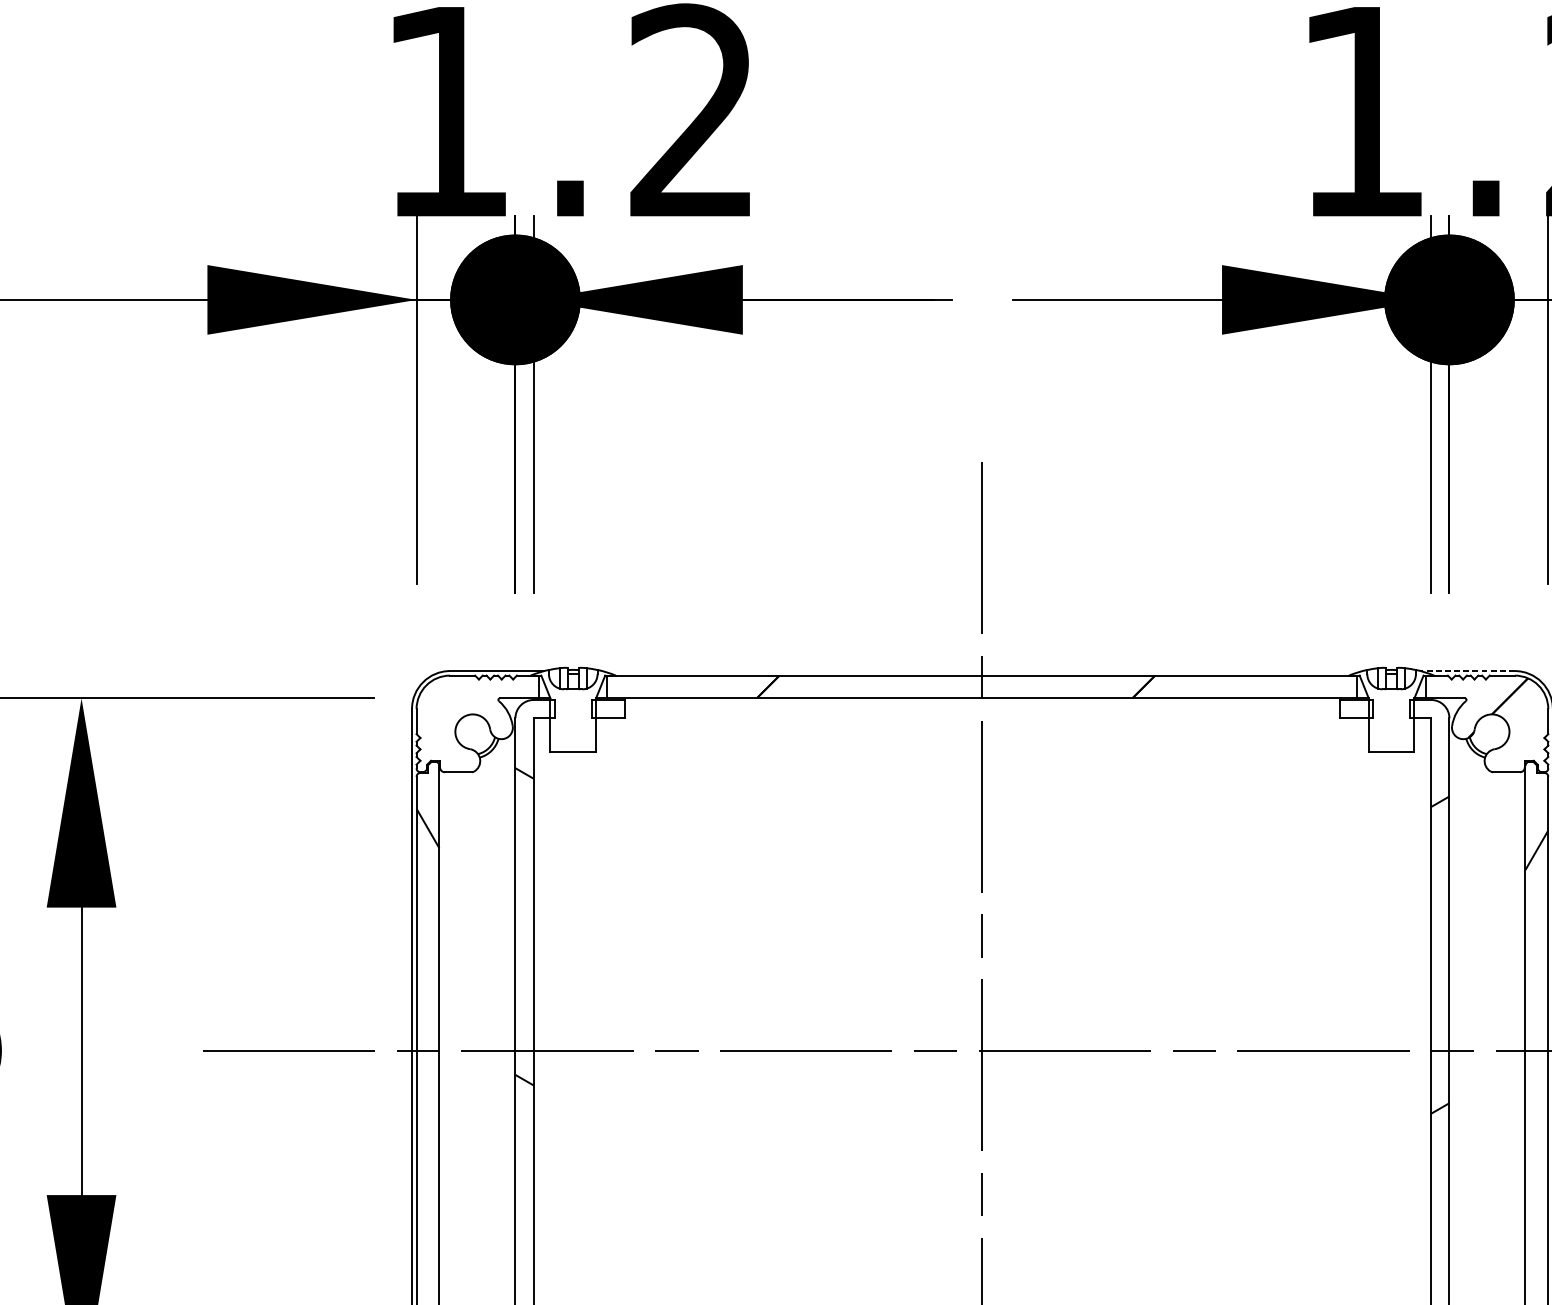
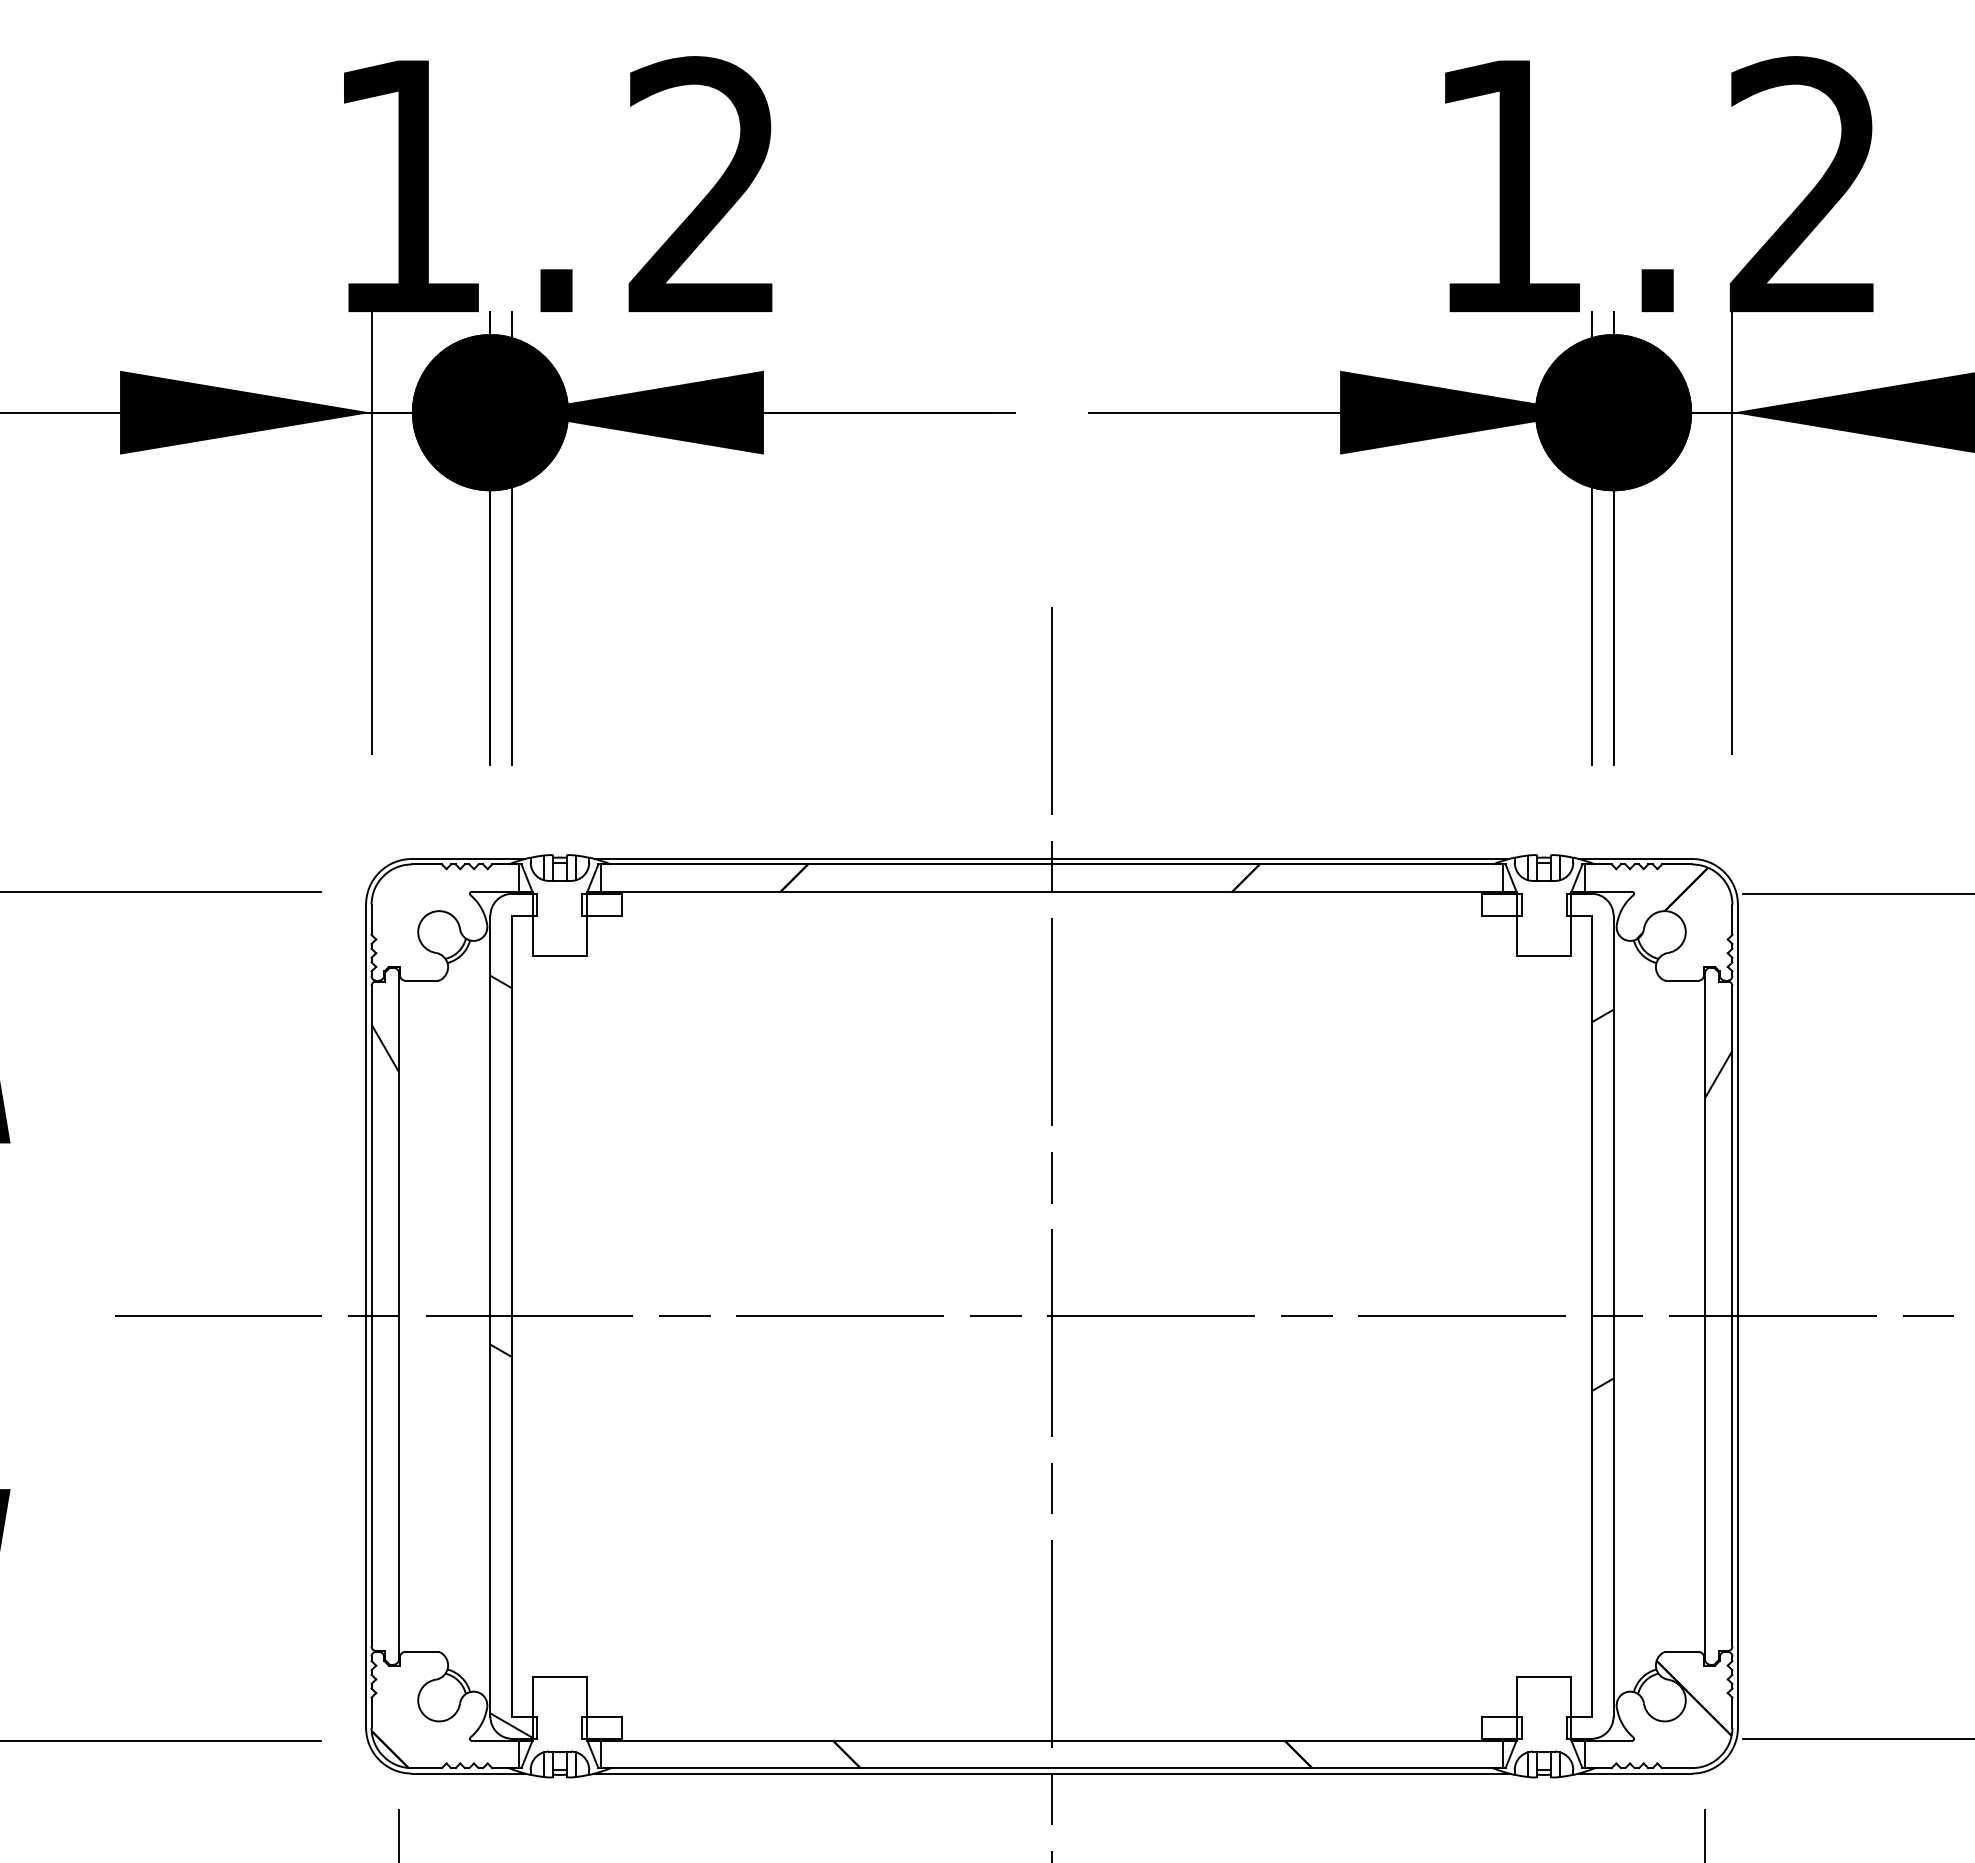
line: (982, 671) -> (1051, 859), added
line: (1467, 671) -> (1635, 859), dashed -> solid

